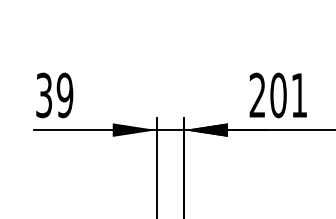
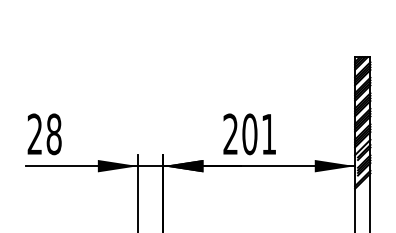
text: (54, 95) -> (44, 134), 39 -> 28

